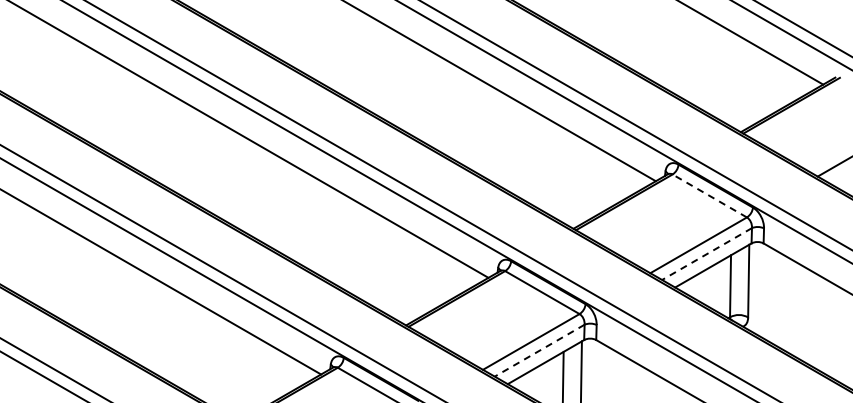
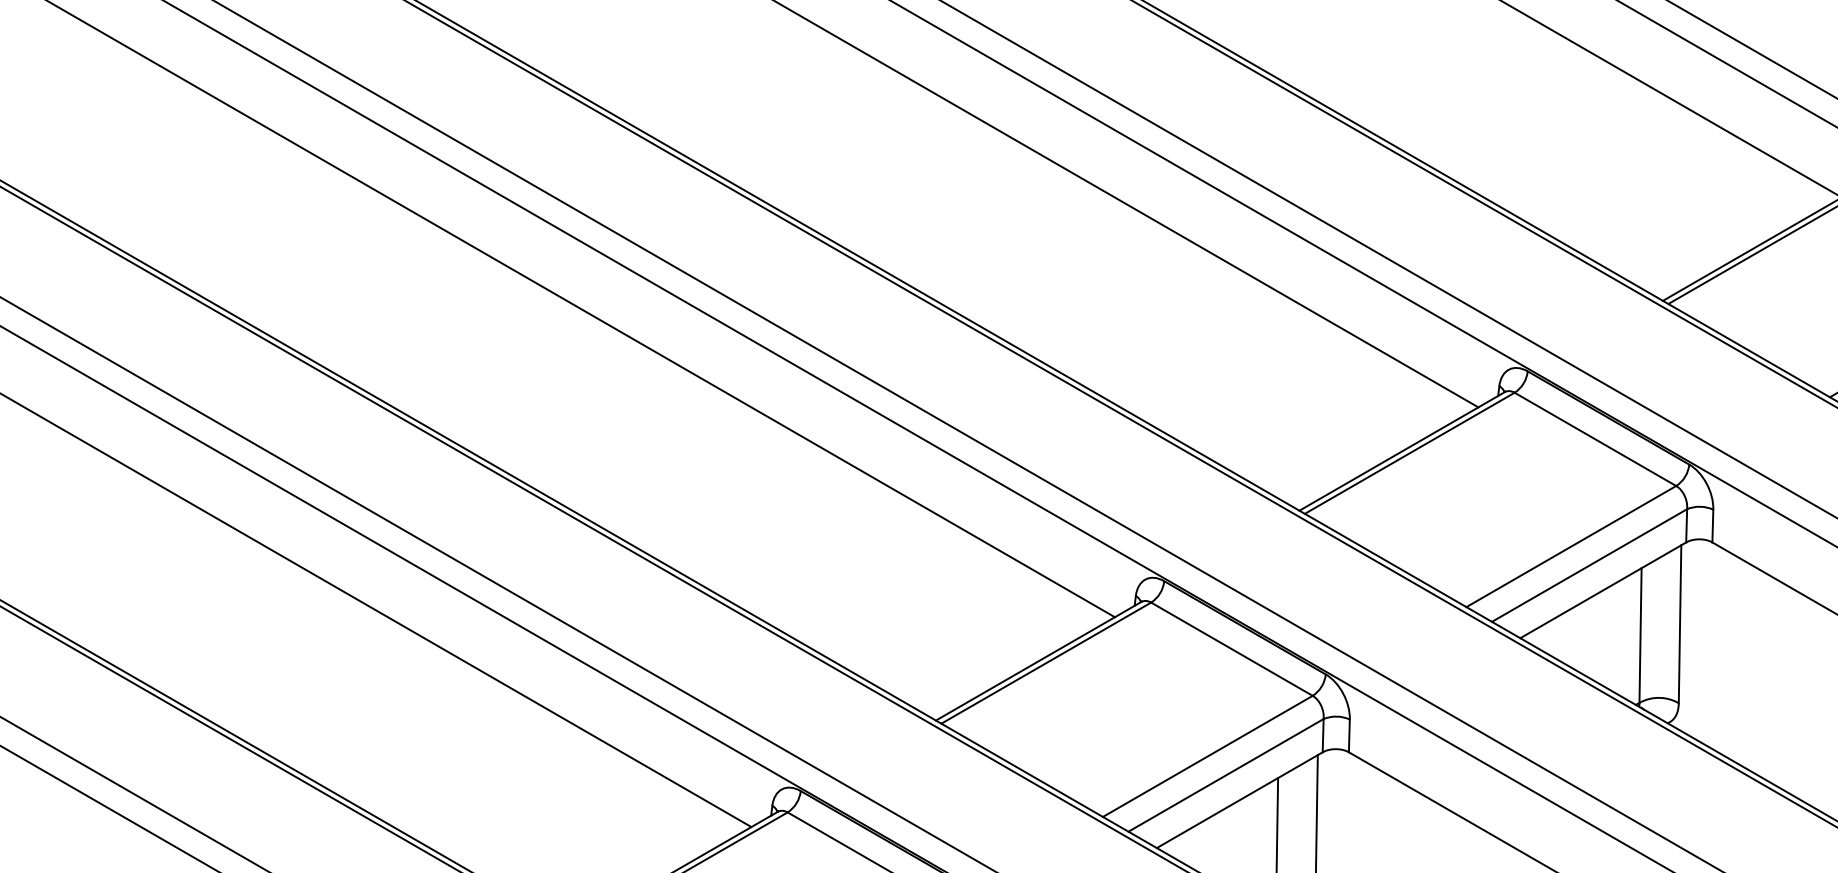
line: (709, 195) -> (1594, 438), dashed -> solid
line: (707, 254) -> (1590, 566), dashed -> solid
line: (539, 350) -> (1225, 774), dashed -> solid

